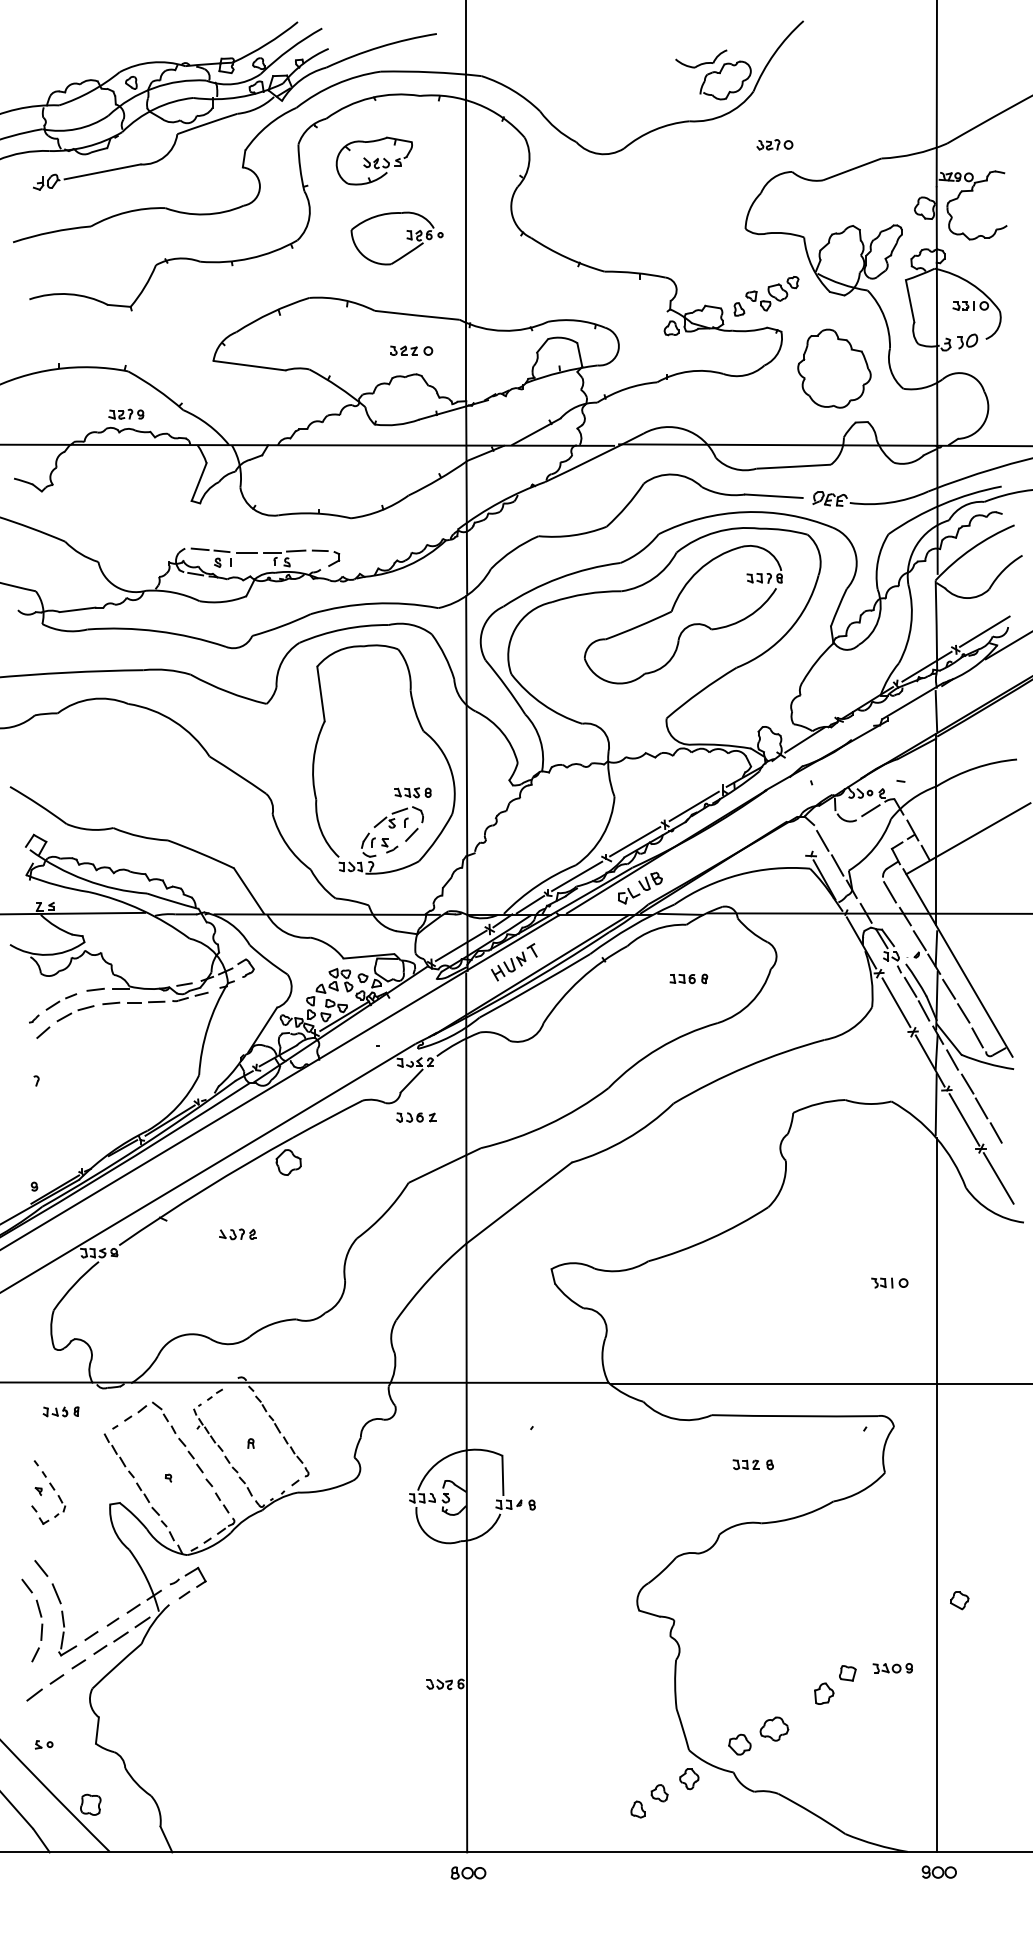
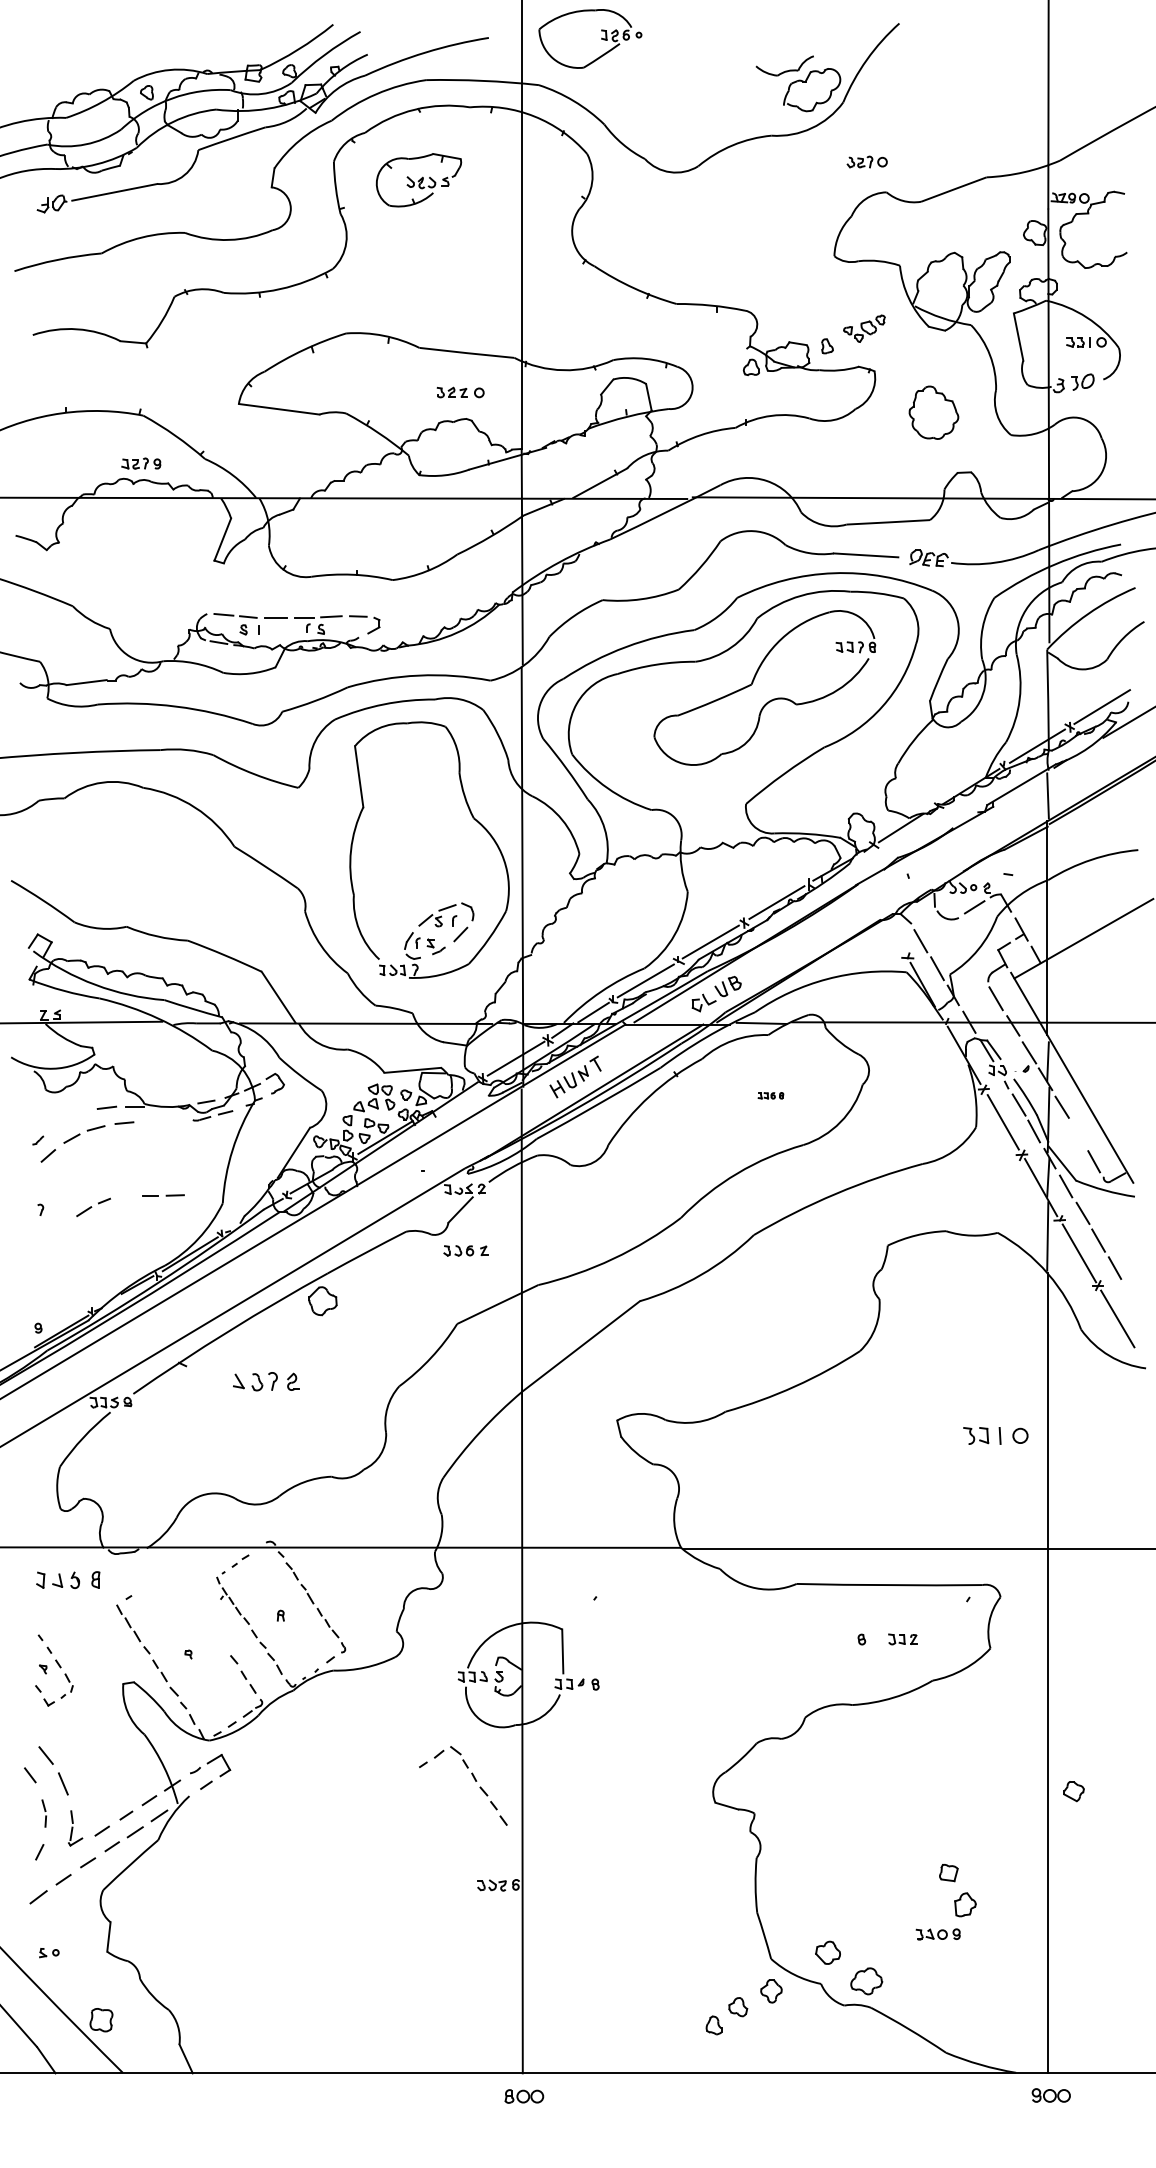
part: (407, 238) -> (601, 38), moved
part: (772, 293) -> (864, 328), size x0.7
part: (834, 368) -> (933, 412), size x0.6
part: (412, 792) -> (461, 887), removed
part: (688, 978) -> (770, 1095), size x0.6
part: (61, 1002) -> (93, 1207), moved
line: (147, 1002) -> (165, 1195), moved
line: (963, 1012) -> (1078, 1133), removed
part: (238, 1234) -> (266, 1381), size x1.6
part: (889, 1283) -> (995, 1436), size x1.6
part: (61, 1412) -> (68, 1580), size x1.6
part: (173, 1432) -> (474, 1780), moved
part: (745, 1464) -> (902, 1639), moved
part: (39, 1620) -> (44, 1813), size x0.6
part: (67, 1633) -> (75, 1828), size x0.7
part: (892, 1668) -> (937, 1934), moved
part: (824, 1693) -> (965, 1904), moved
part: (774, 1729) -> (866, 1981), moved

